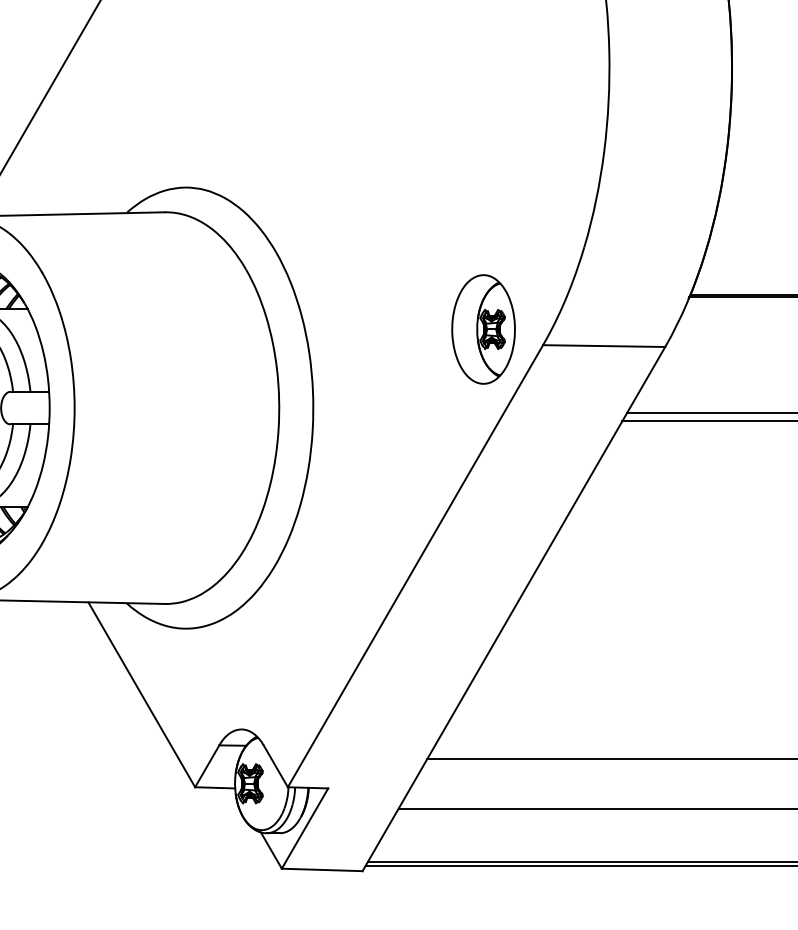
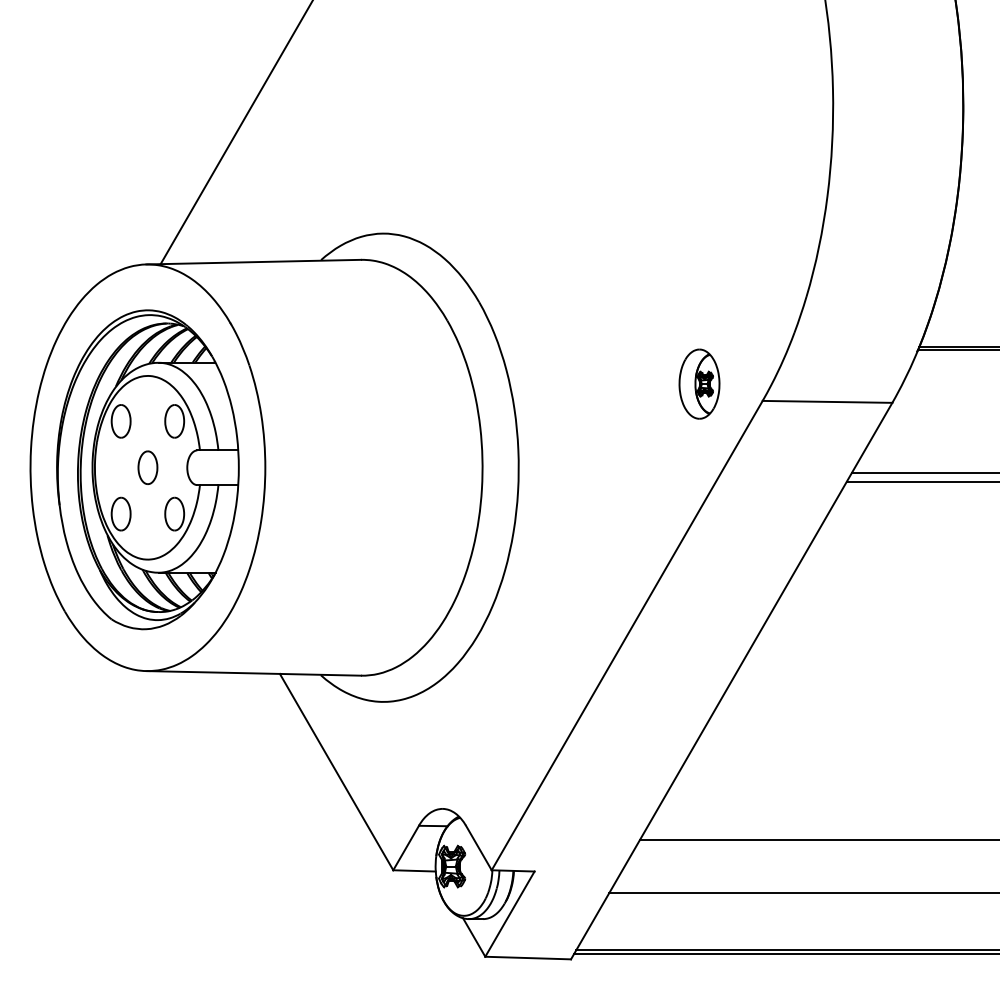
part: (483, 328) -> (699, 383), size x0.6

